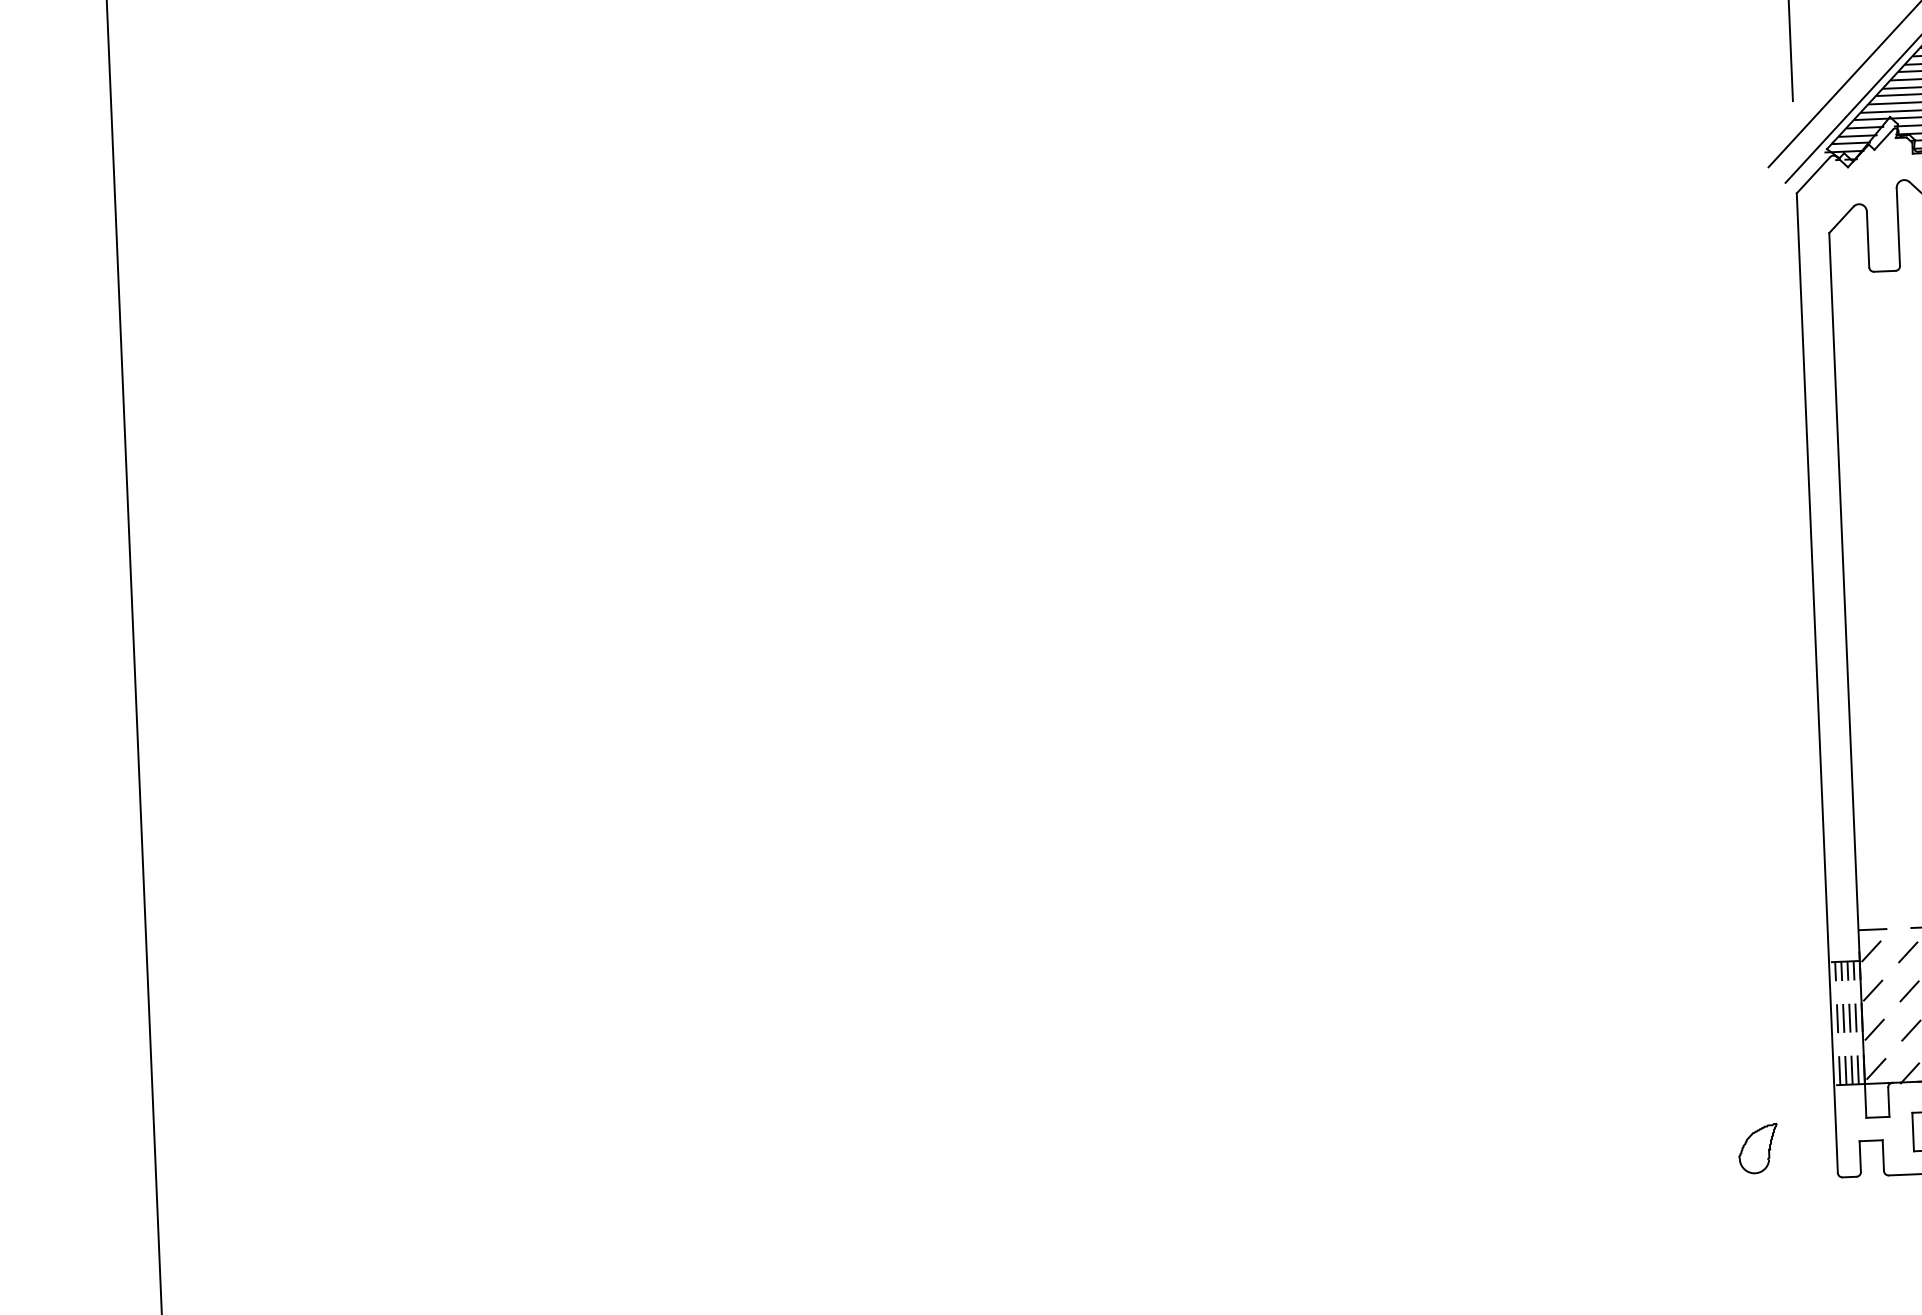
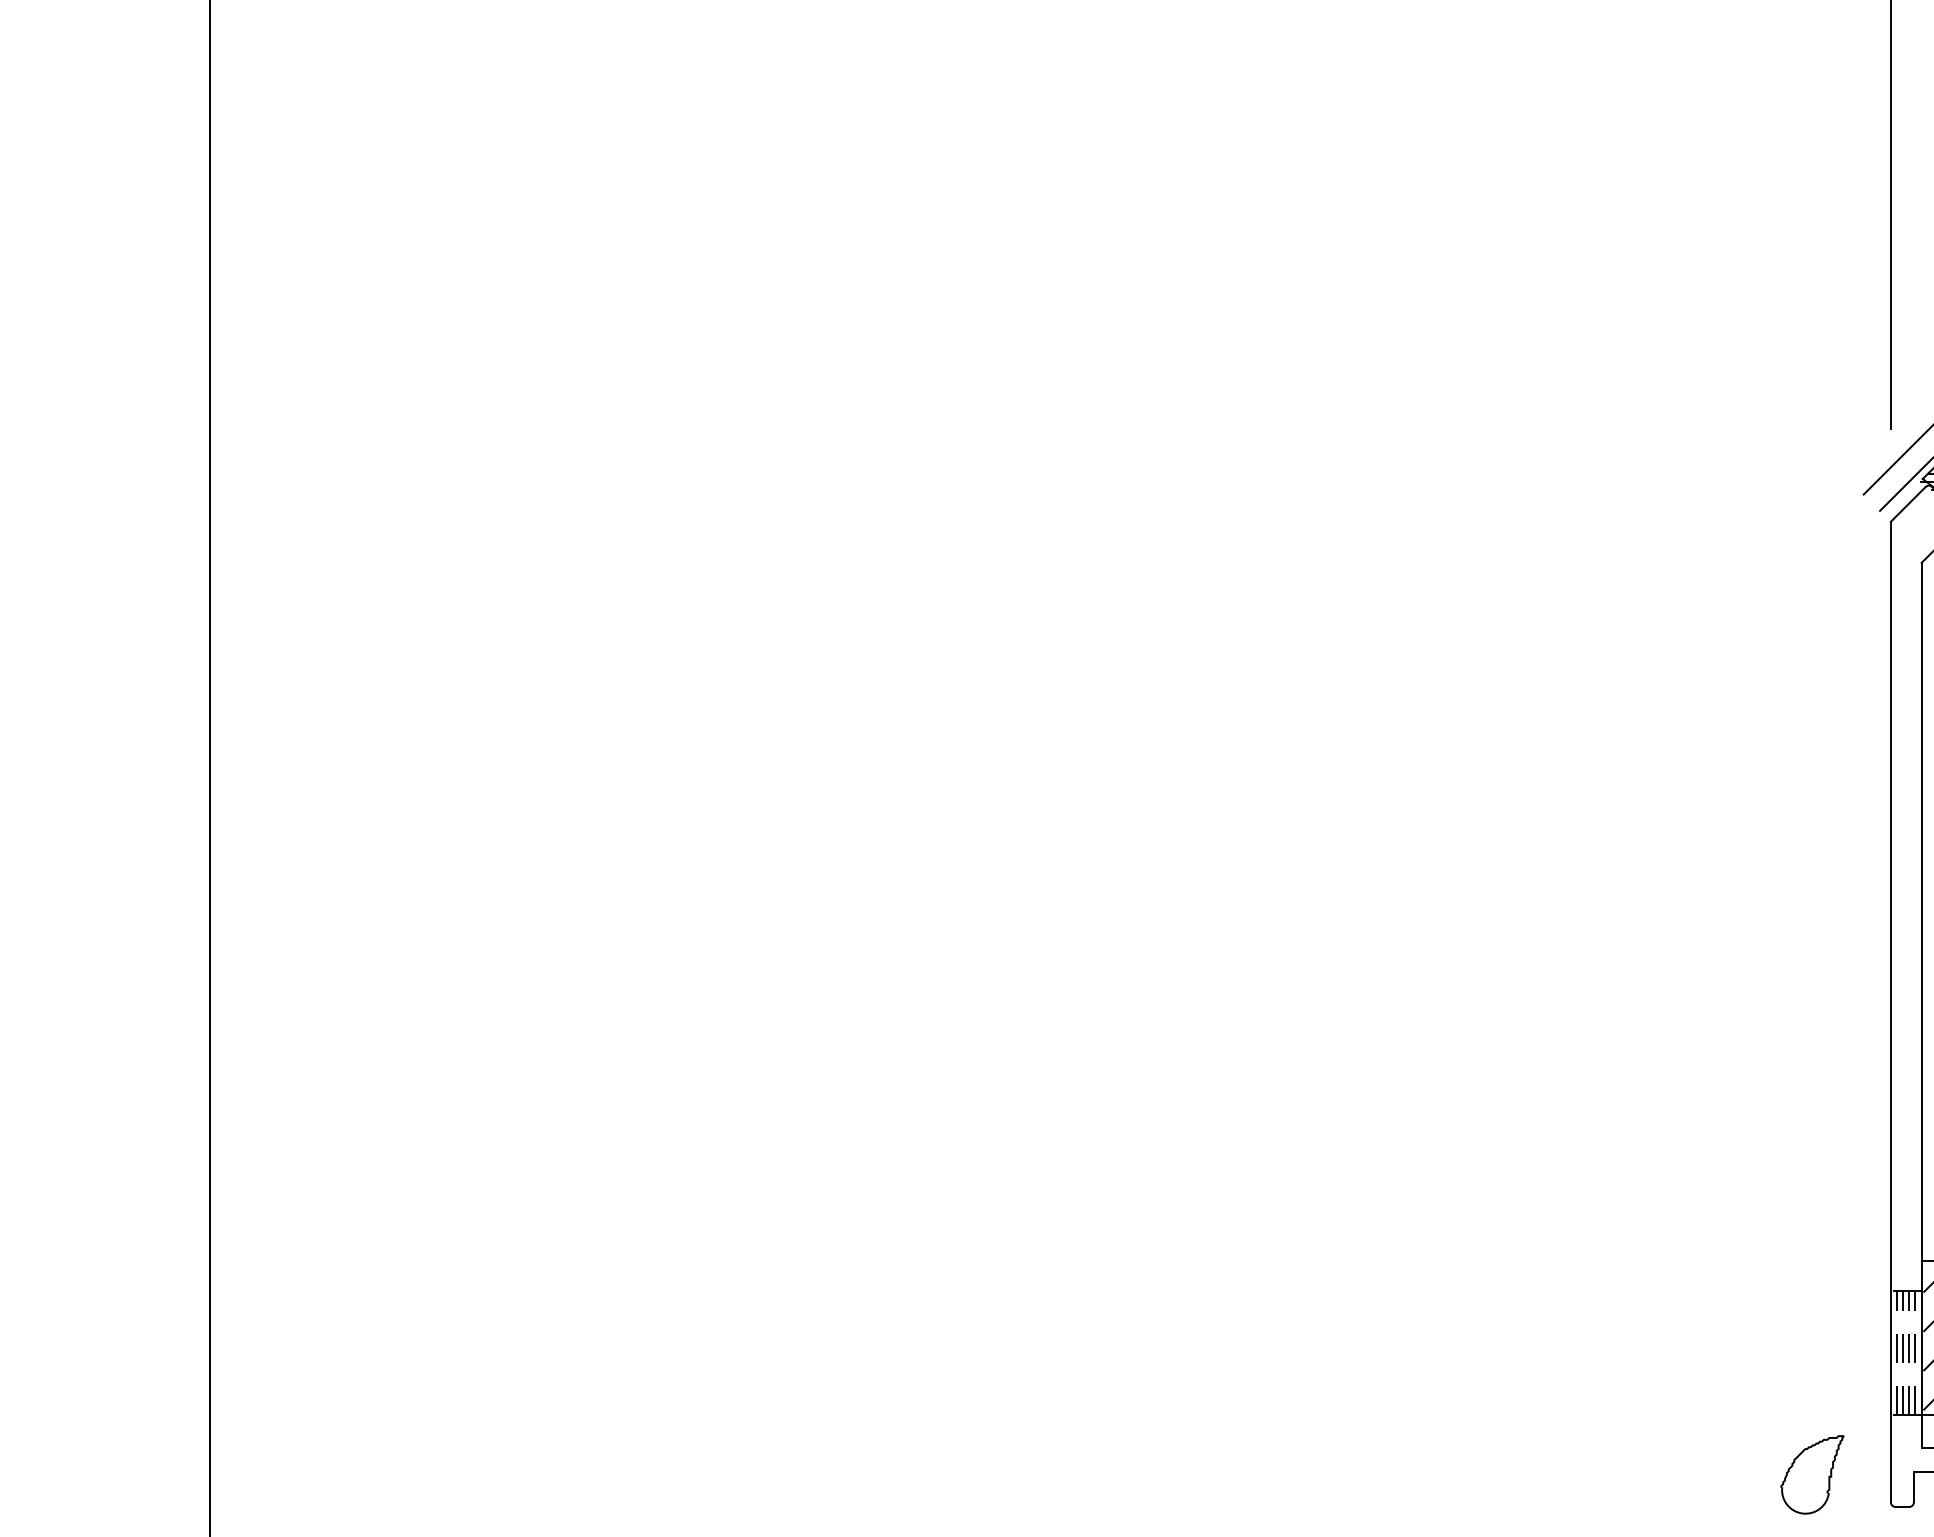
part: (1758, 1148) -> (1812, 1474), size x1.6

